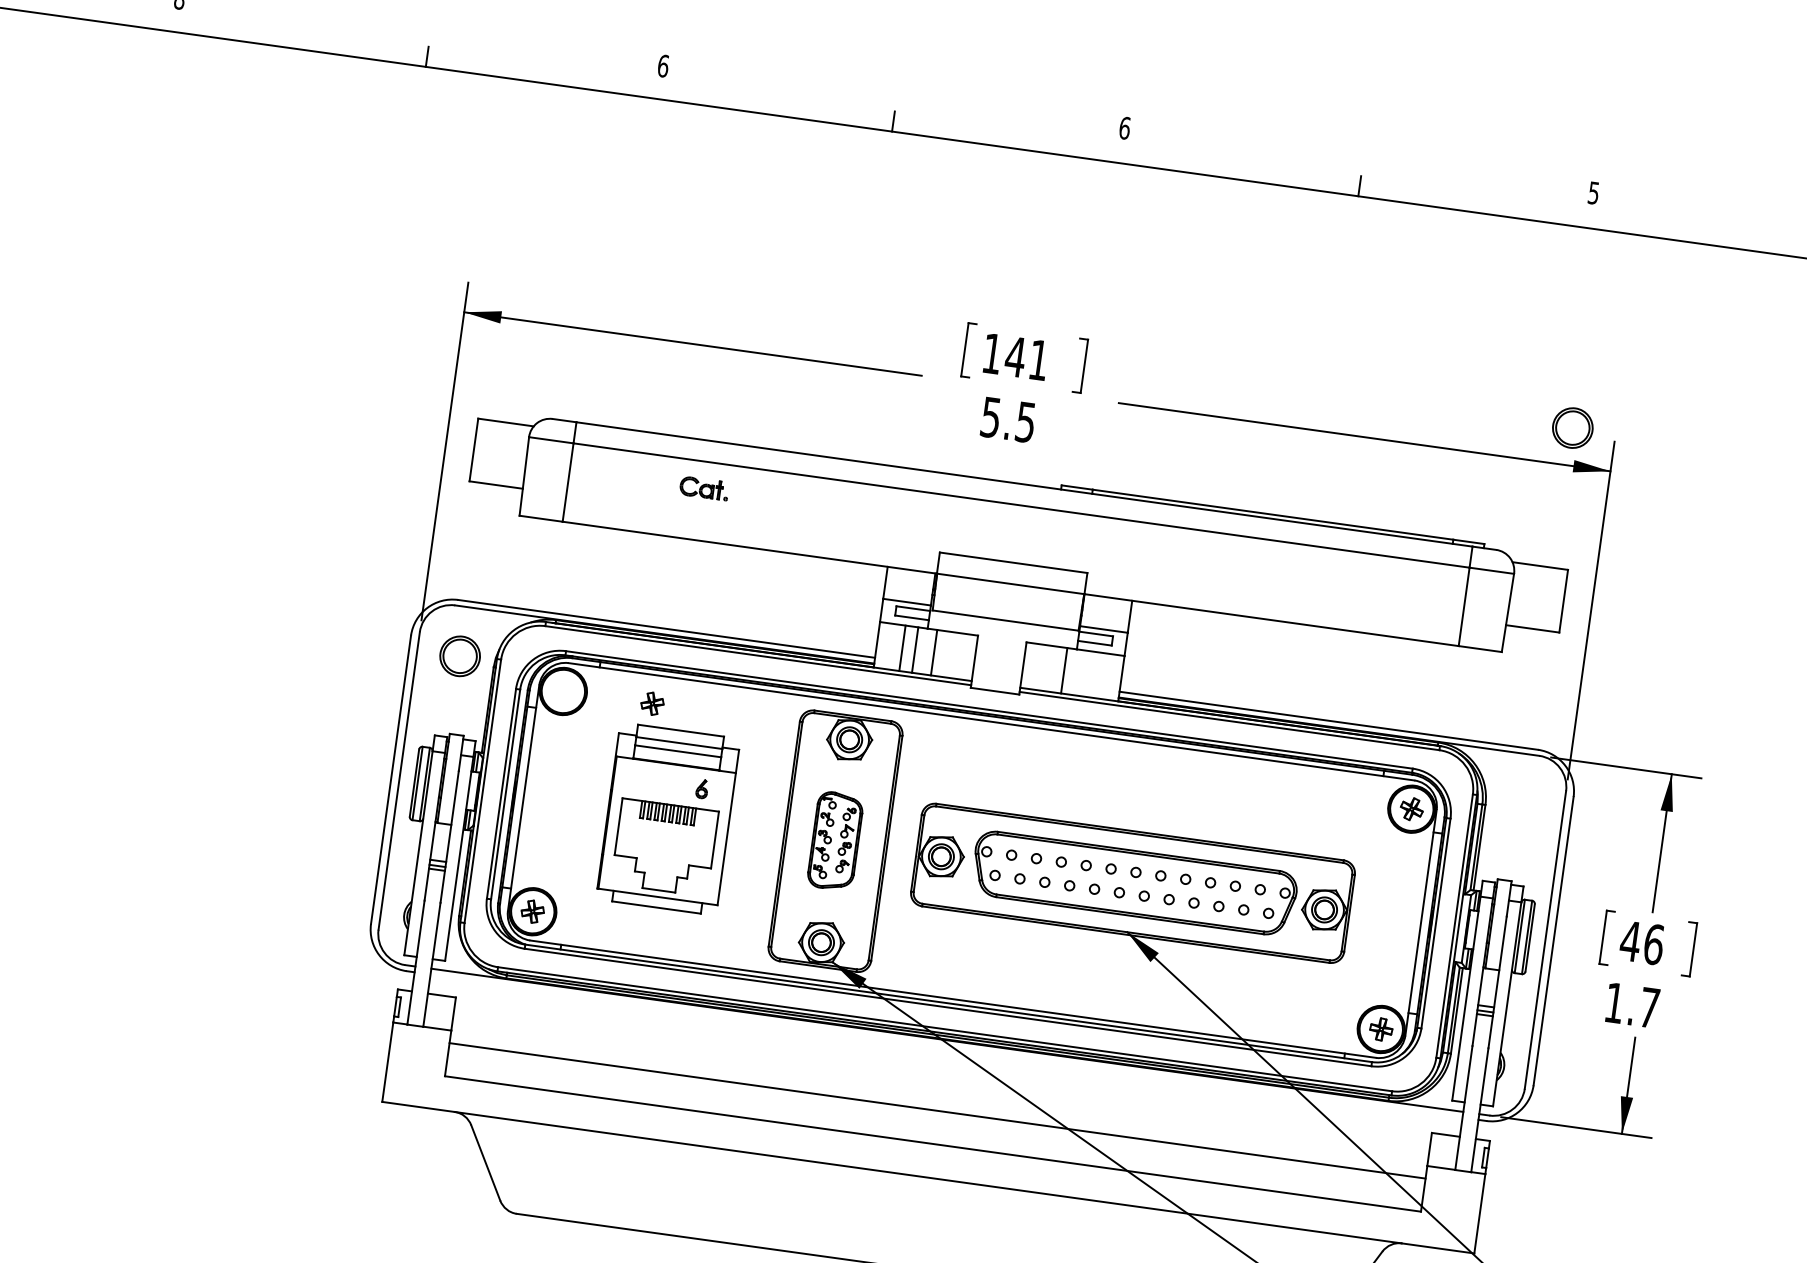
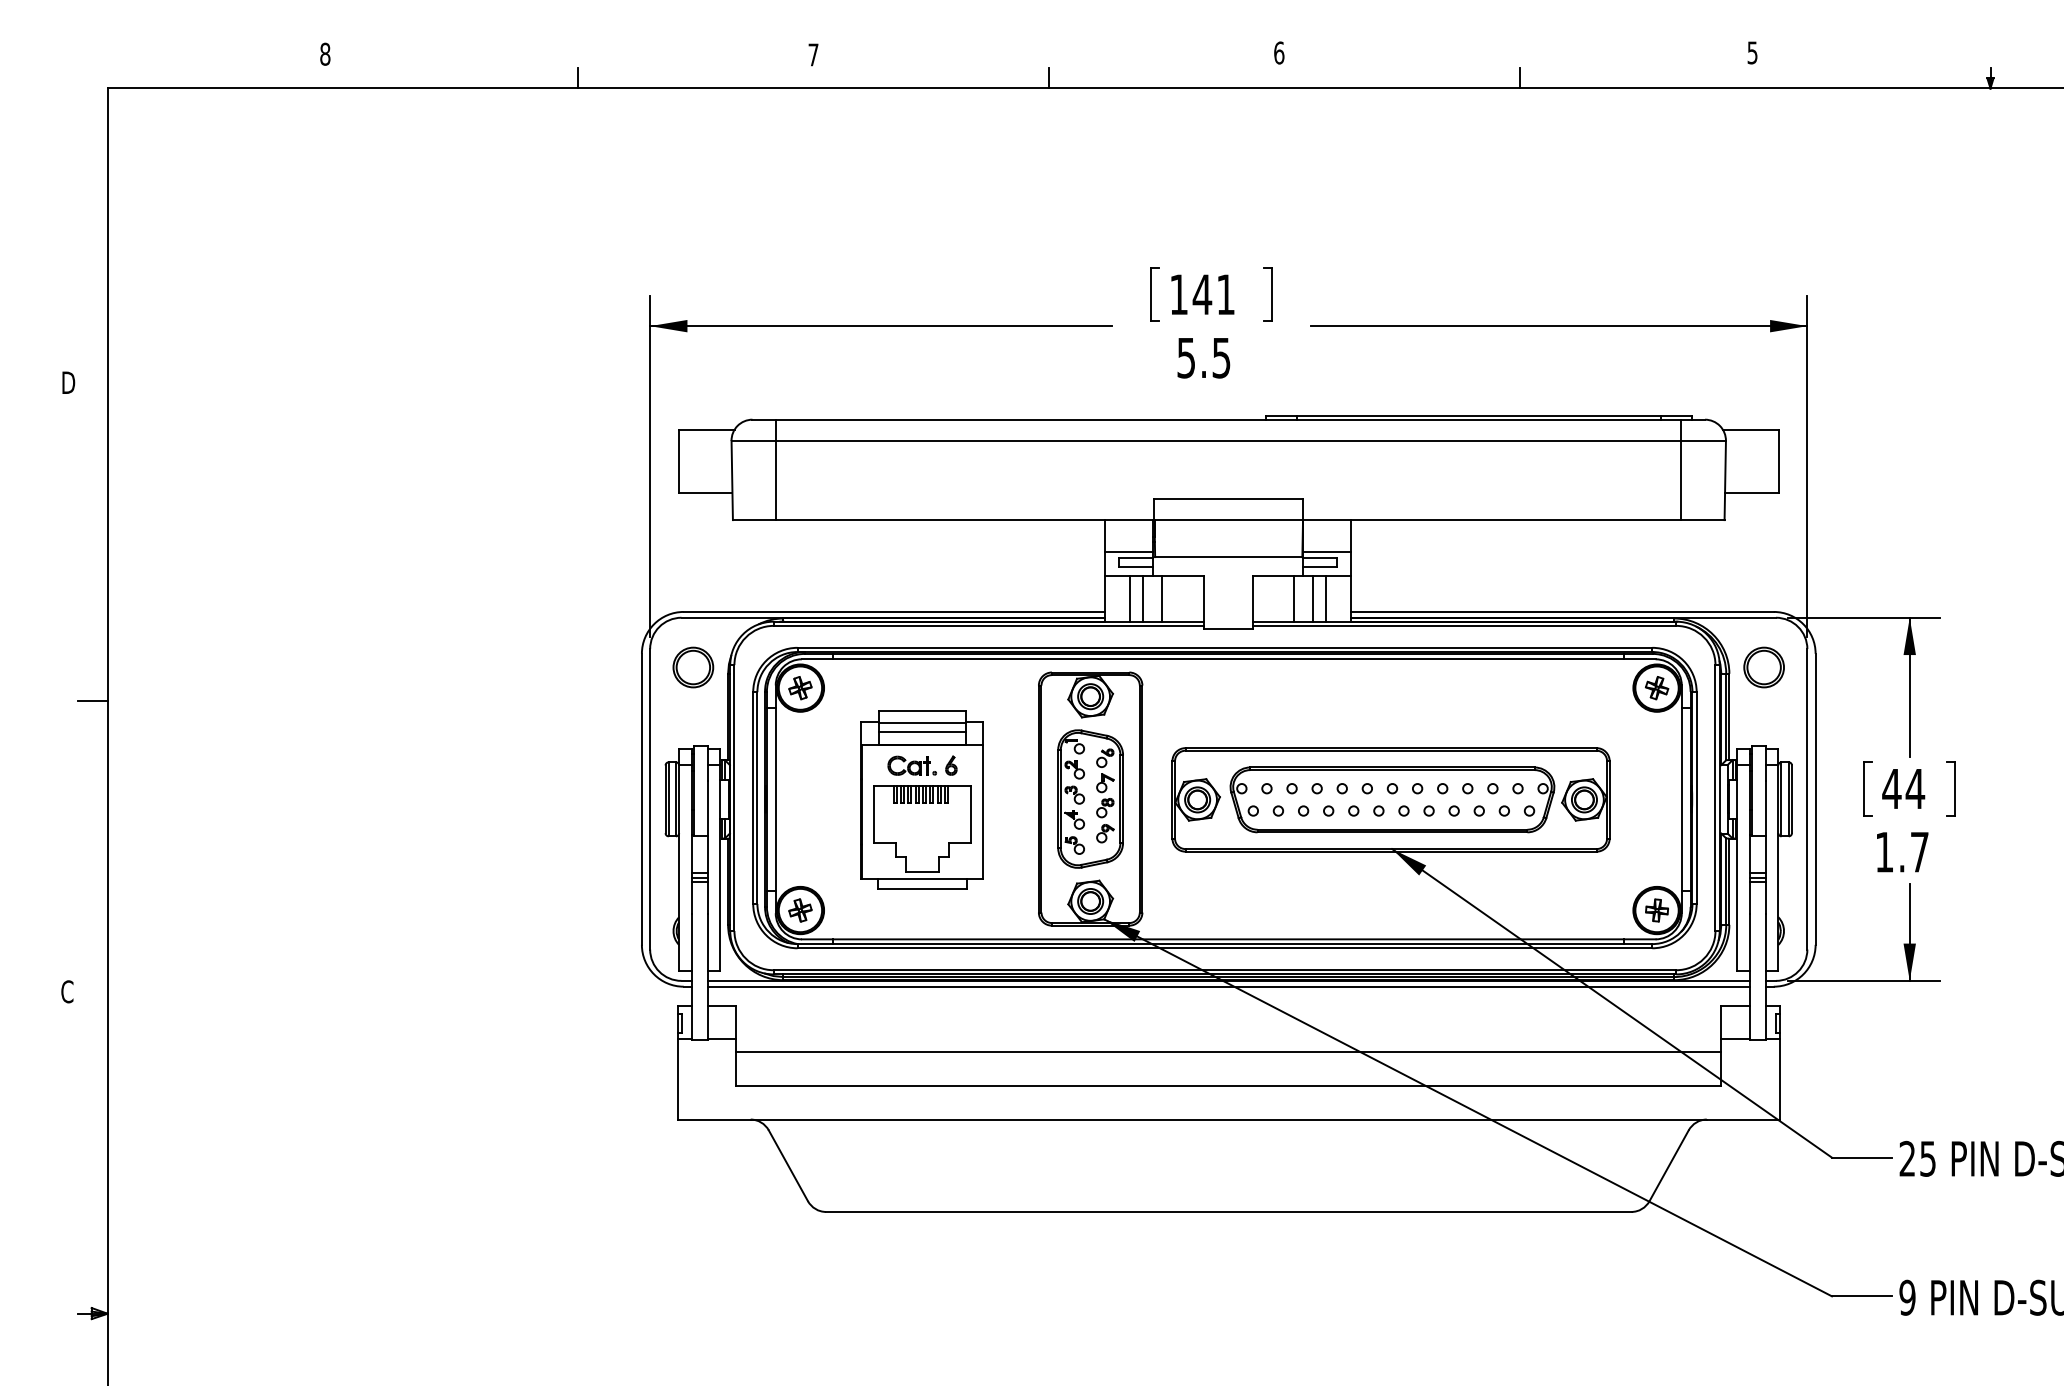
text: (663, 65) -> (813, 54), 6 -> 7
part: (1572, 427) -> (1763, 667), moved
part: (703, 488) -> (911, 765), moved
line: (1082, 673) -> (1312, 598), added
line: (1095, 674) -> (1325, 598), added
part: (652, 704) -> (800, 688), moved
part: (835, 840) -> (1090, 798), size x1.43
text: (1654, 944) -> (1915, 788), 46 -> 44
line: (946, 1045) -> (1228, 986), added

